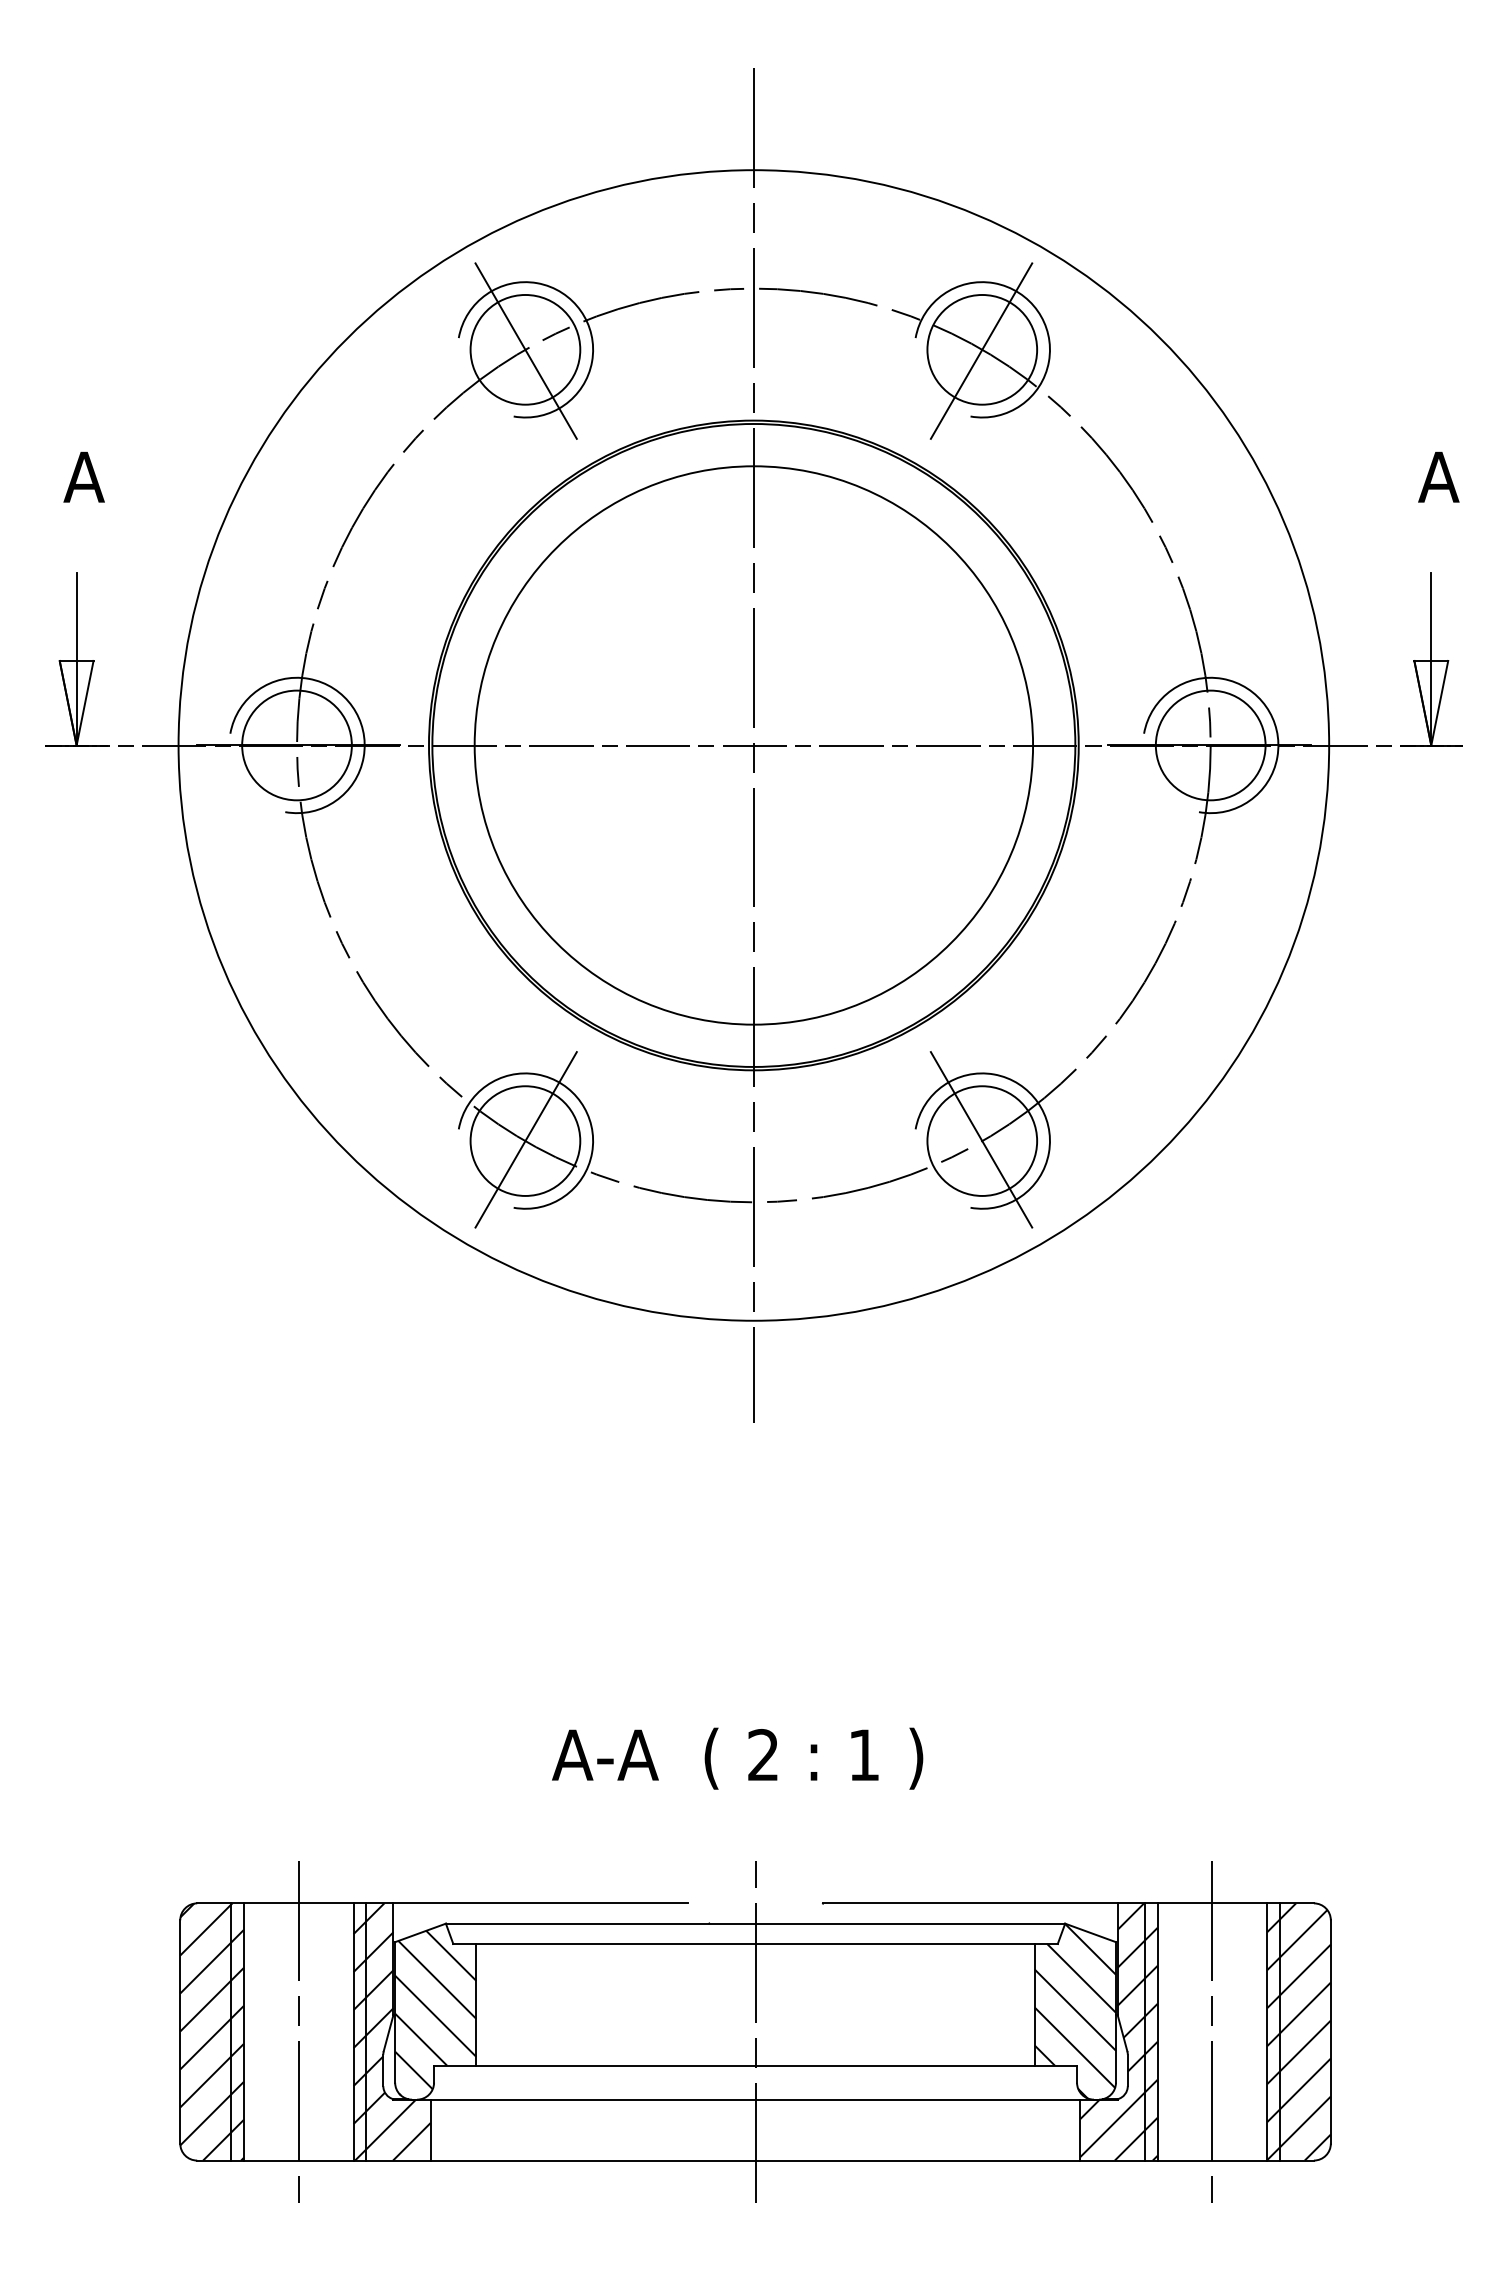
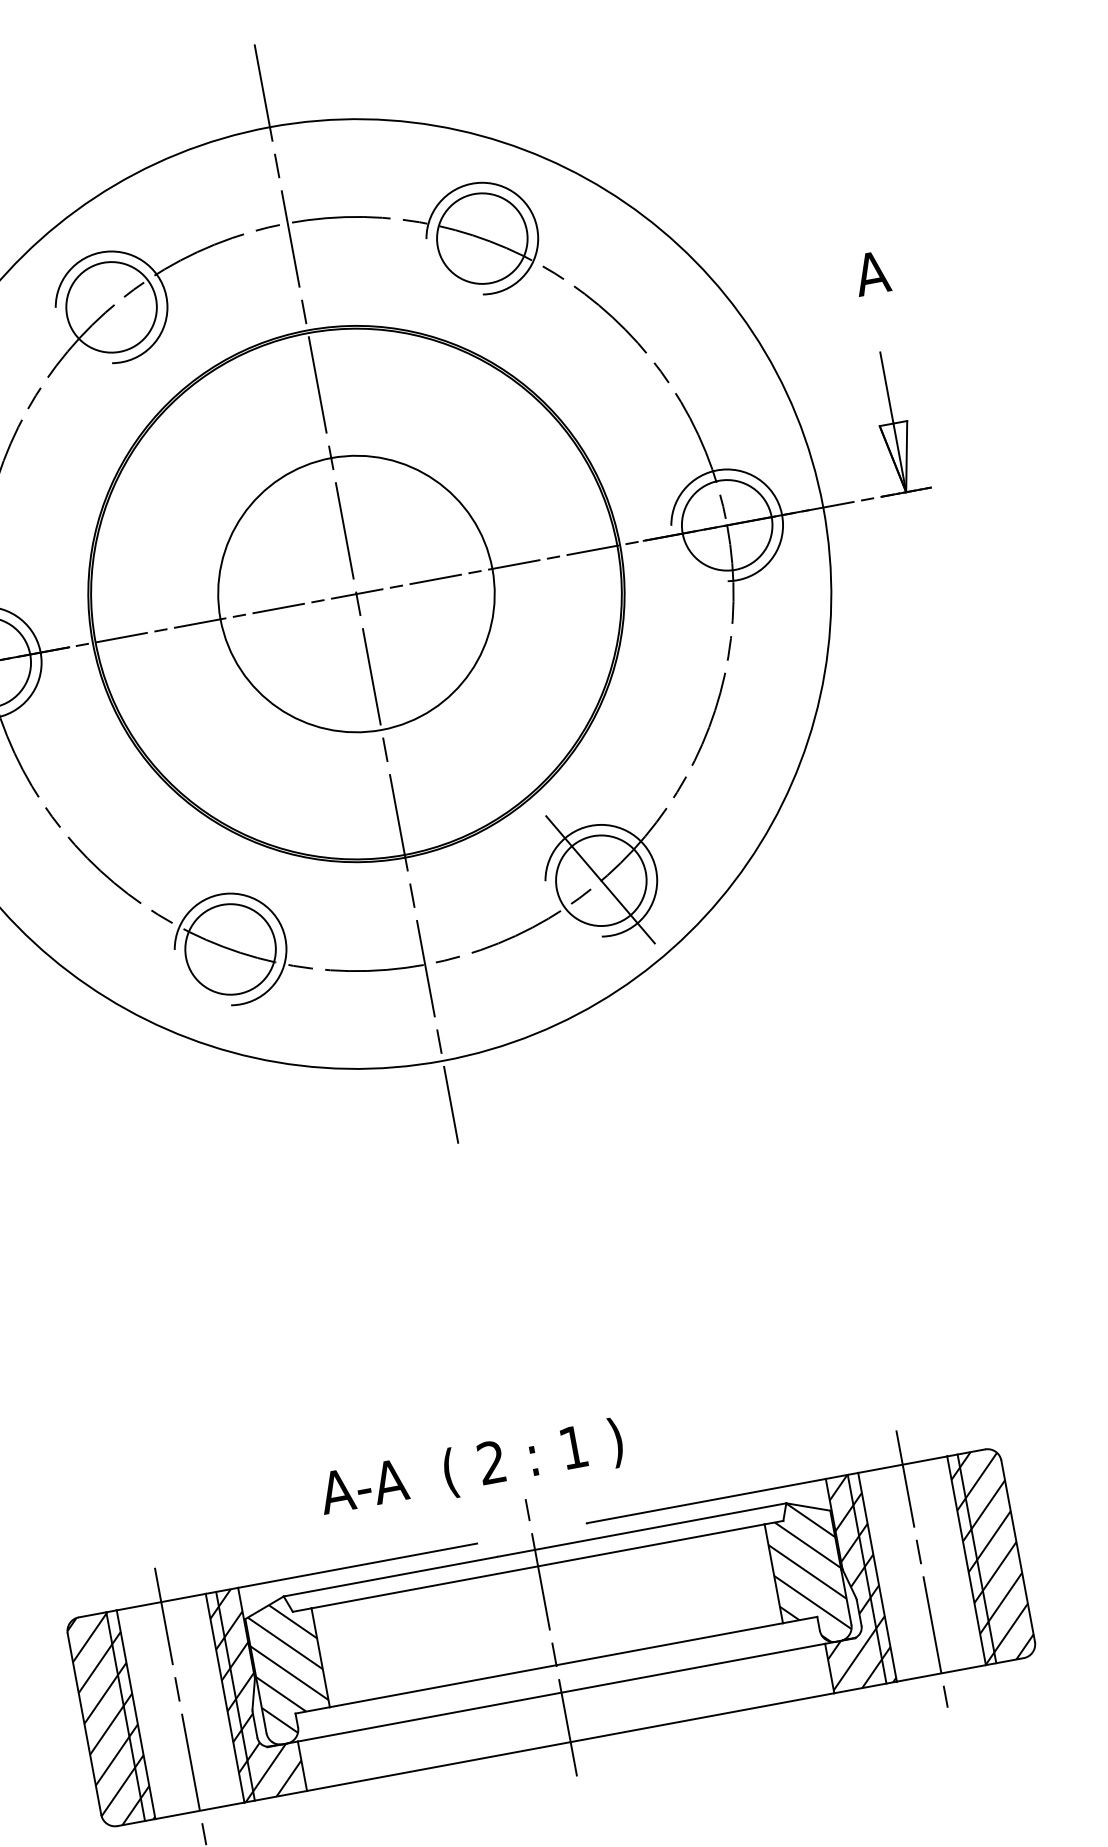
line: (525, 350) -> (111, 307), removed
line: (981, 350) -> (481, 239), removed
circle: (753, 745) -> (356, 594), size x0.6
line: (525, 1139) -> (230, 948), removed
text: (737, 1758) -> (471, 1469), moved

